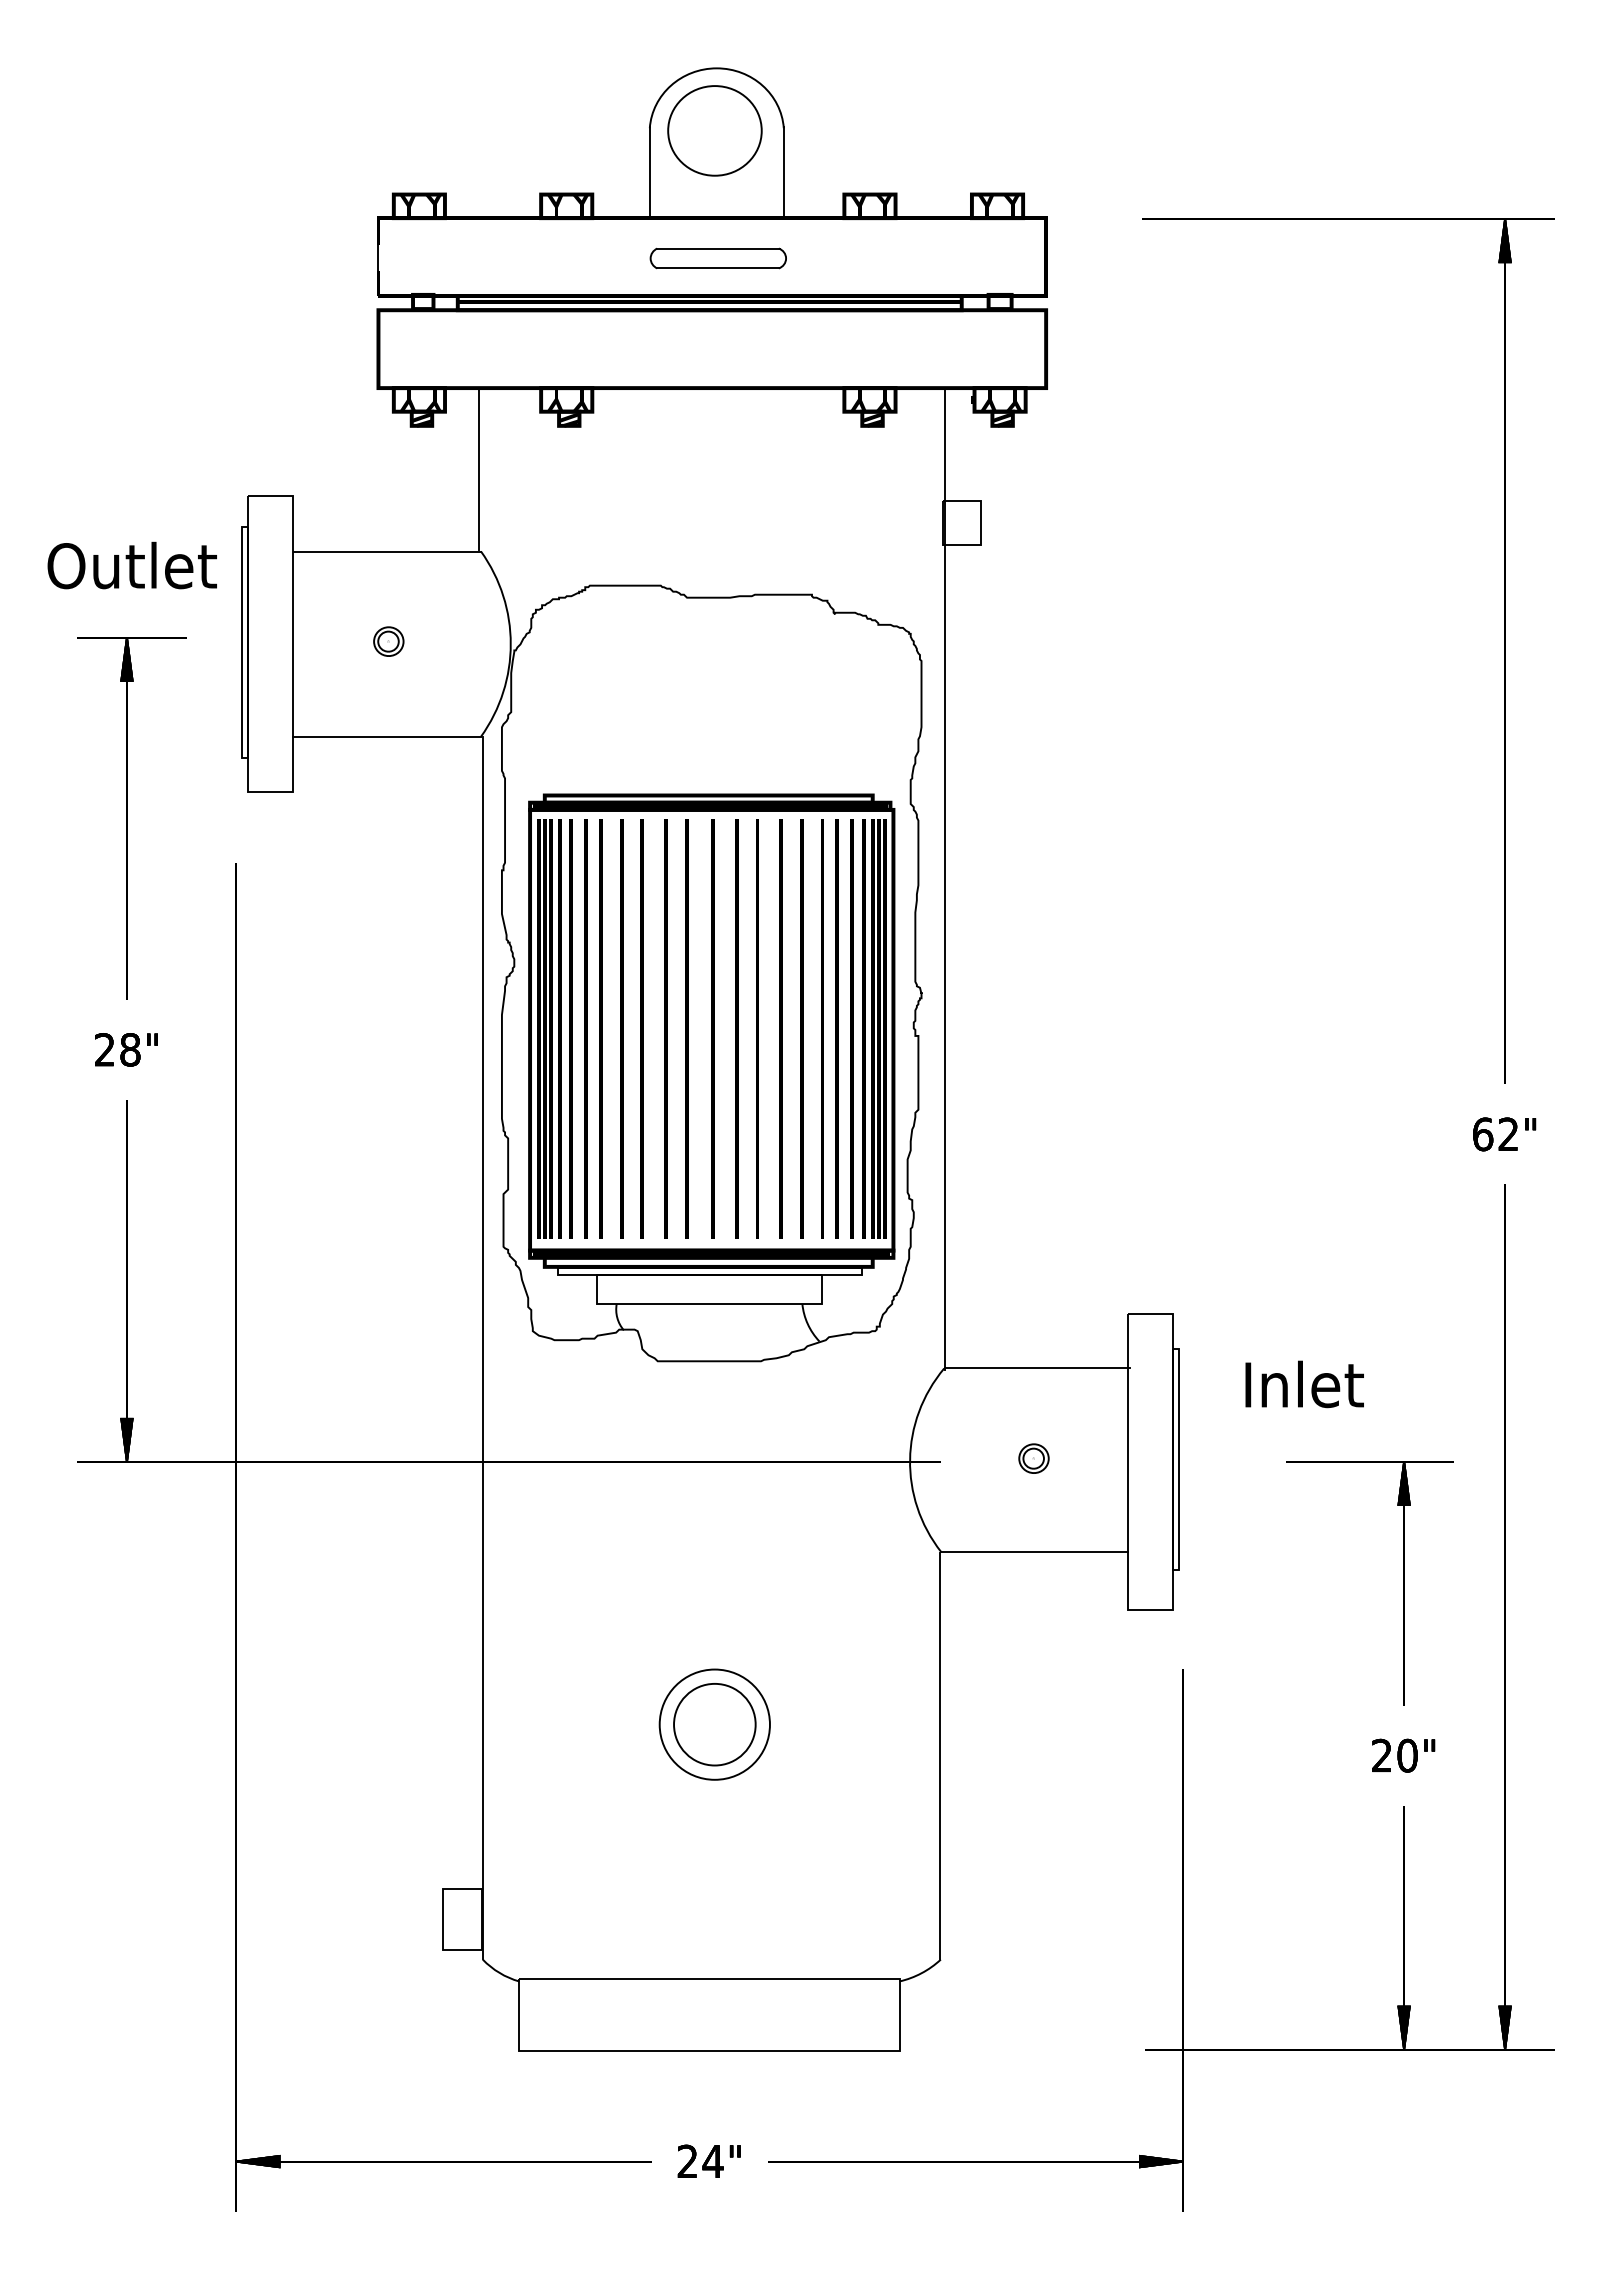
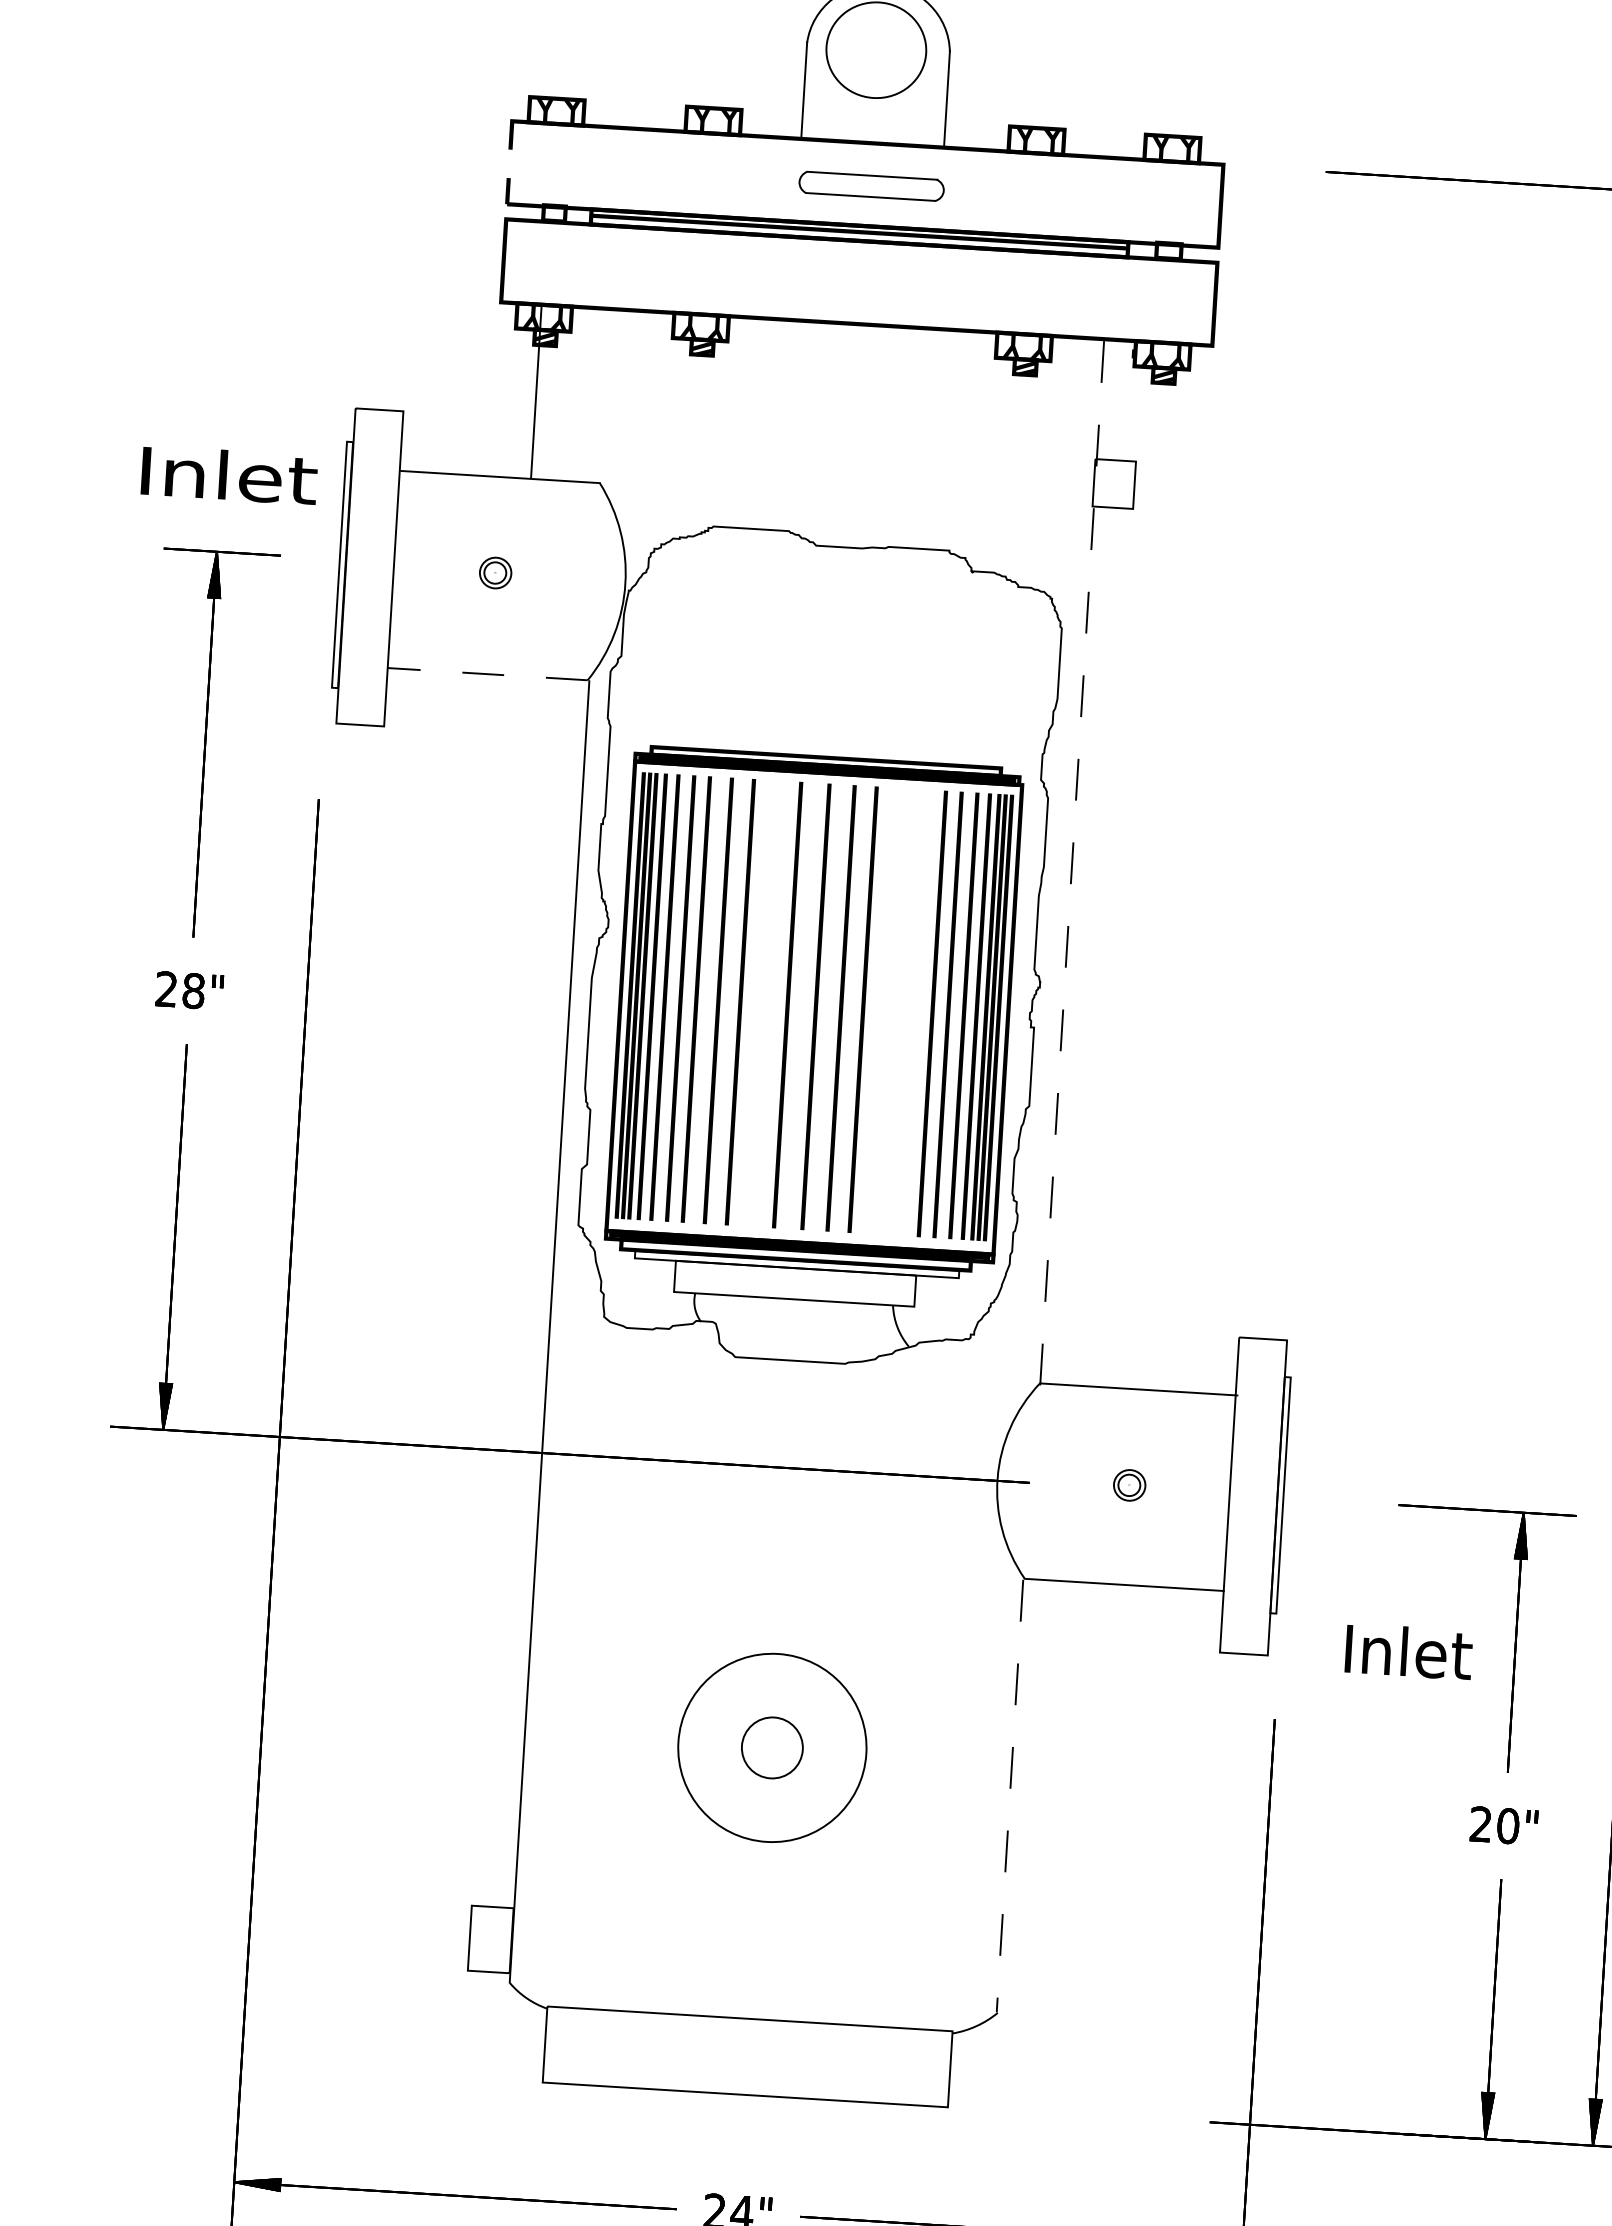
line: (378, 259) -> (509, 165), removed
line: (478, 468) -> (536, 390), moved
text: (131, 565) -> (226, 475), Outlet -> Inlet
line: (386, 736) -> (487, 673), solid -> dashed
line: (944, 878) -> (1072, 861), solid -> dashed
line: (665, 1028) -> (765, 1003), removed
line: (780, 1028) -> (887, 1010), removed
line: (801, 1028) -> (910, 1012), removed
text: (1304, 1384) -> (1408, 1651), moved
circle: (714, 1724) -> (772, 1747), size x0.7
circle: (714, 1724) -> (772, 1747), size x1.6
line: (939, 1756) -> (1009, 1796), solid -> dashed

